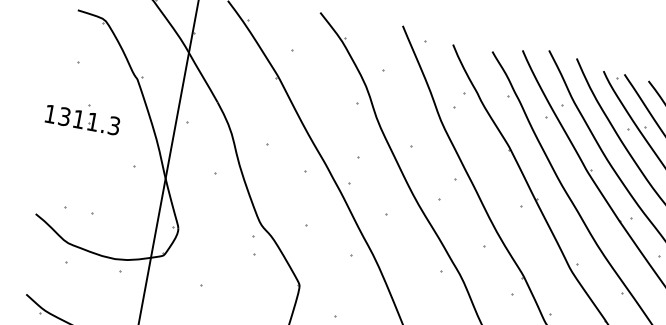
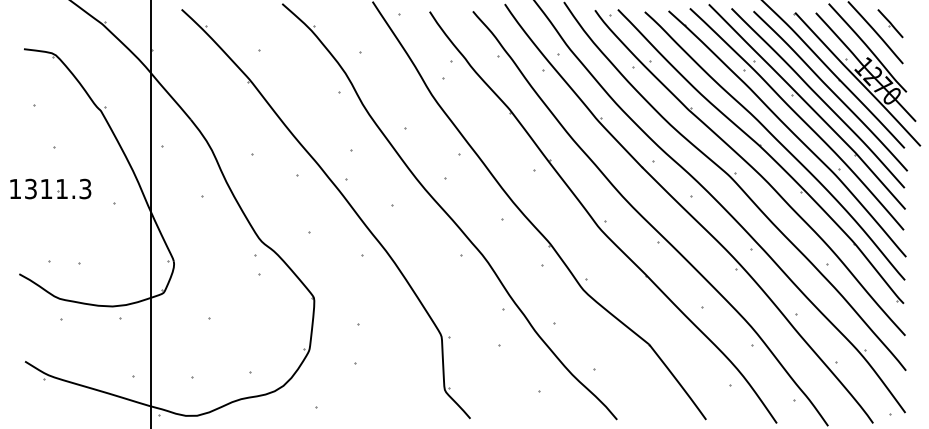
part: (82, 119) -> (50, 188), moved

